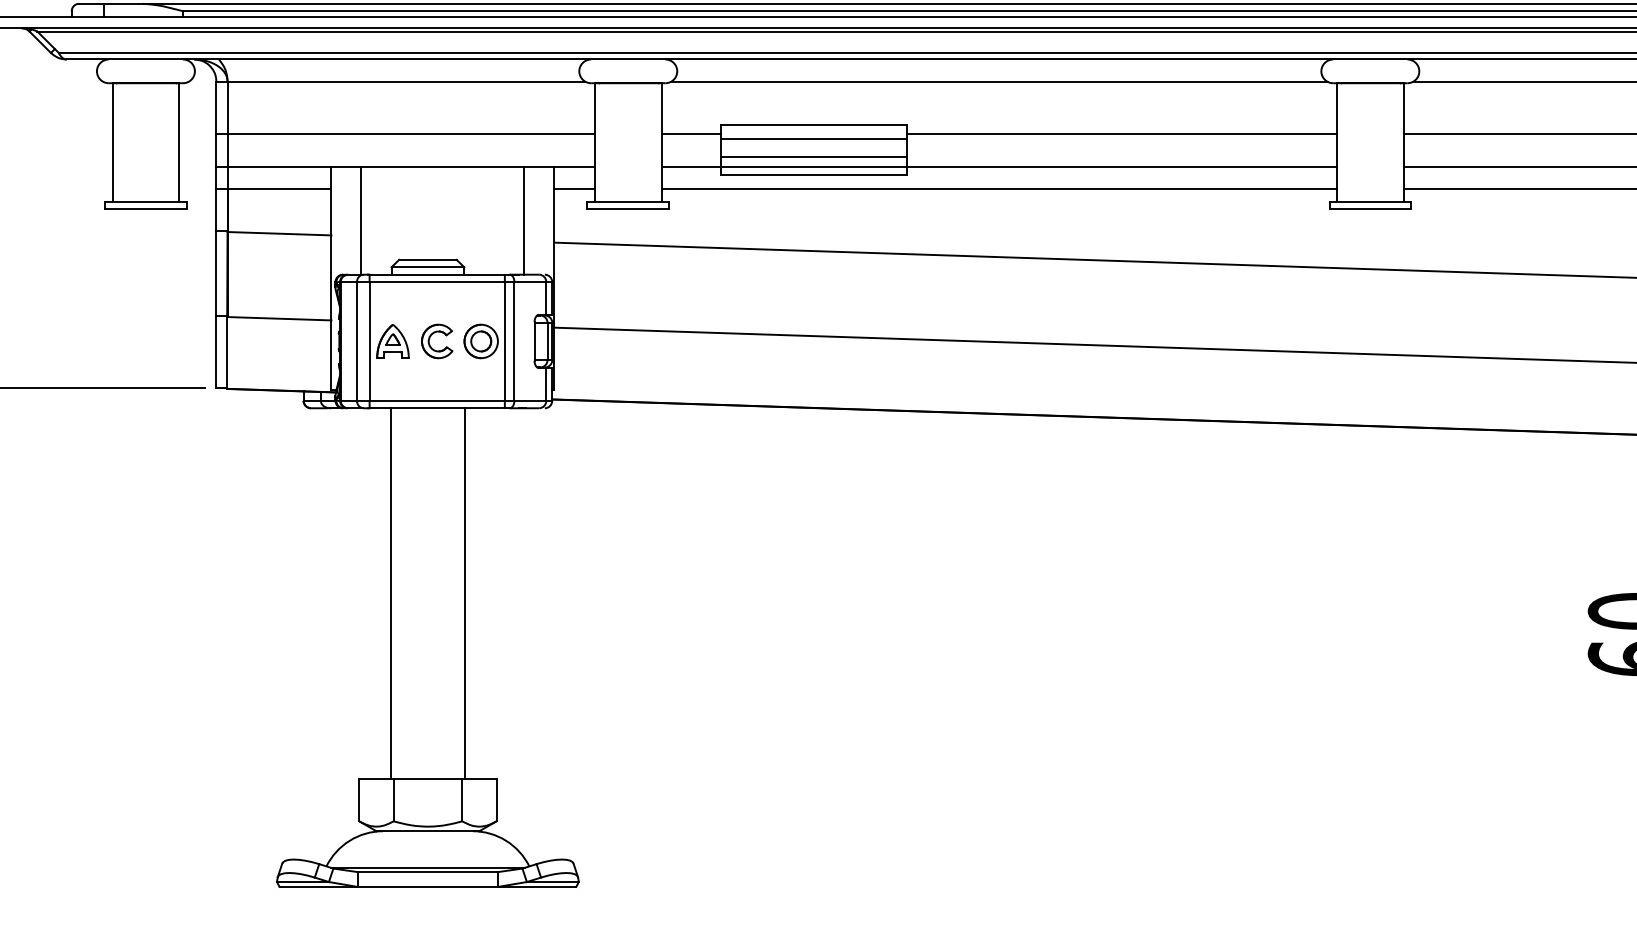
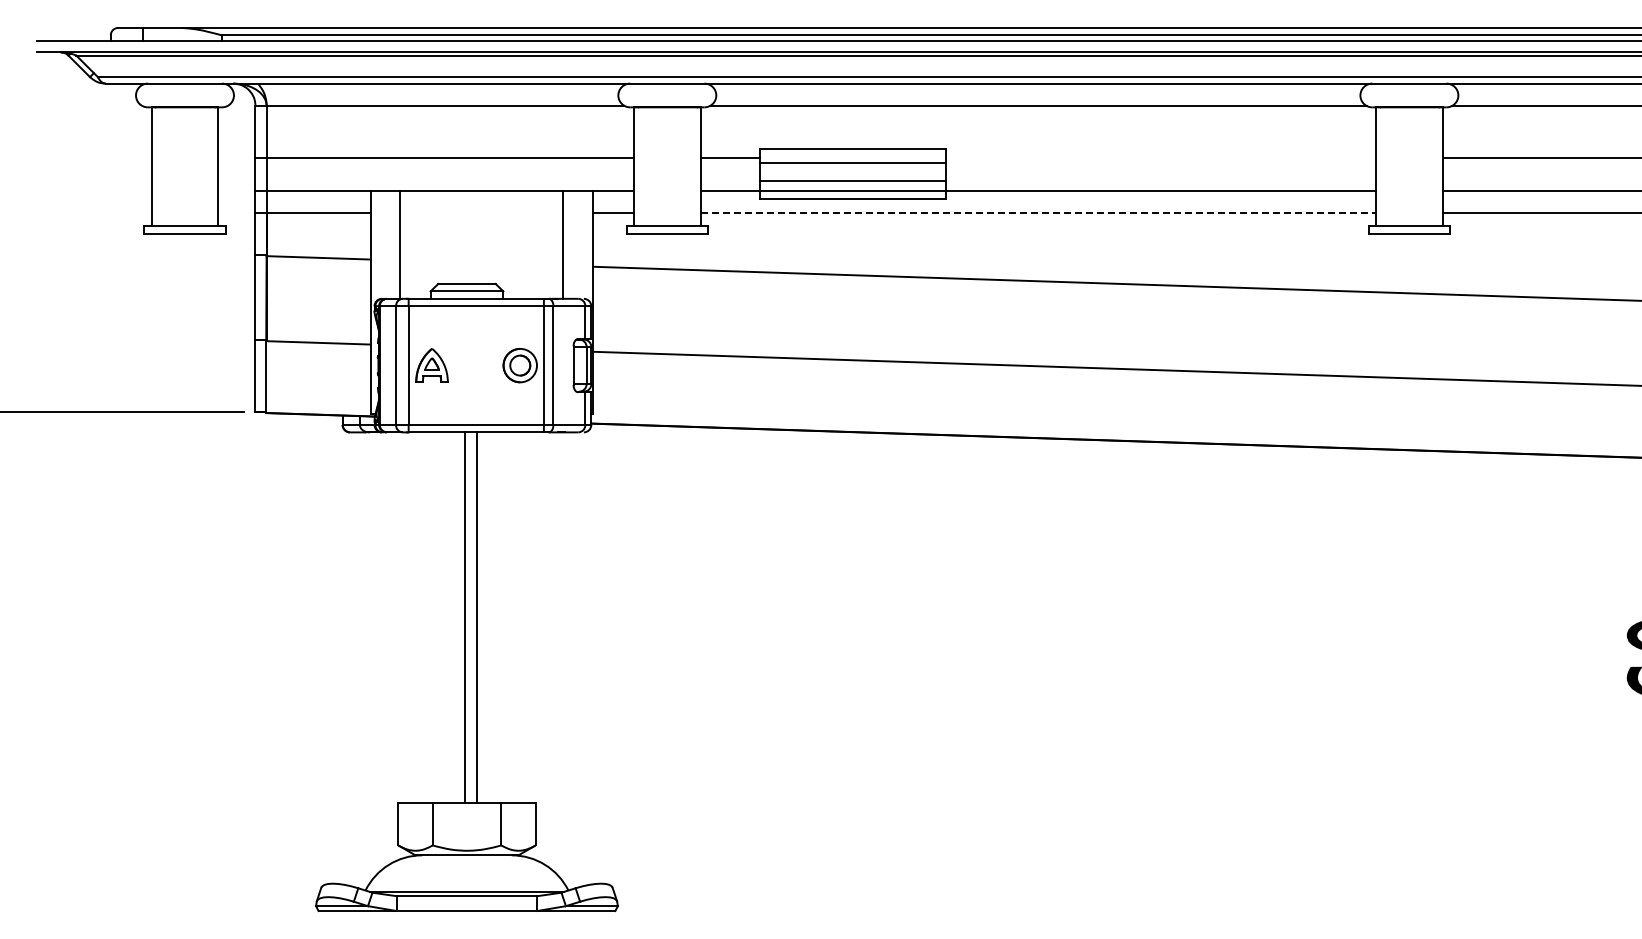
line: (1121, 133) -> (1160, 157), removed
line: (999, 189) -> (1038, 213), solid -> dashed
part: (430, 338) -> (469, 362), removed
line: (390, 593) -> (476, 617), moved
line: (465, 593) -> (465, 617), moved

